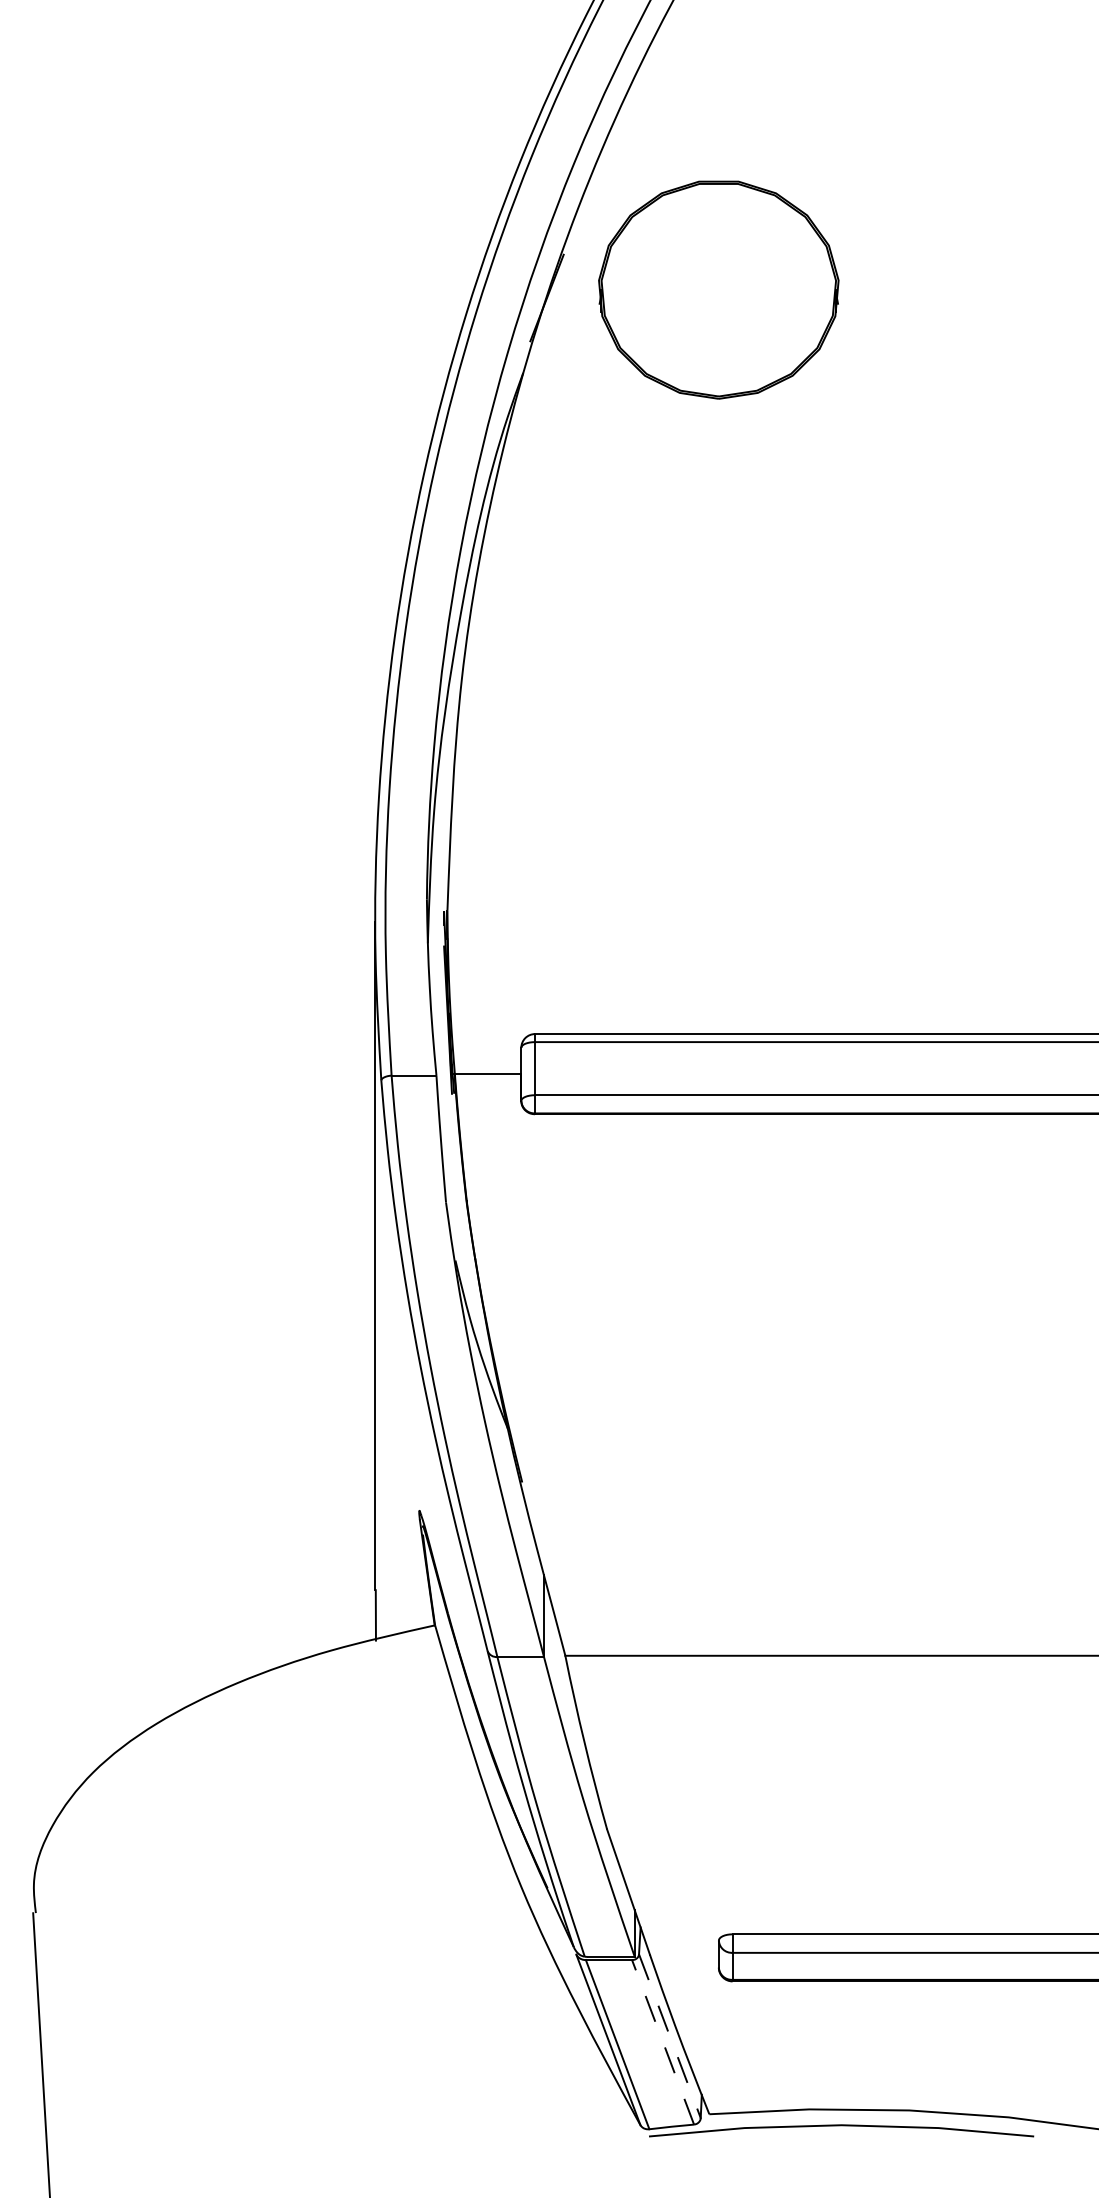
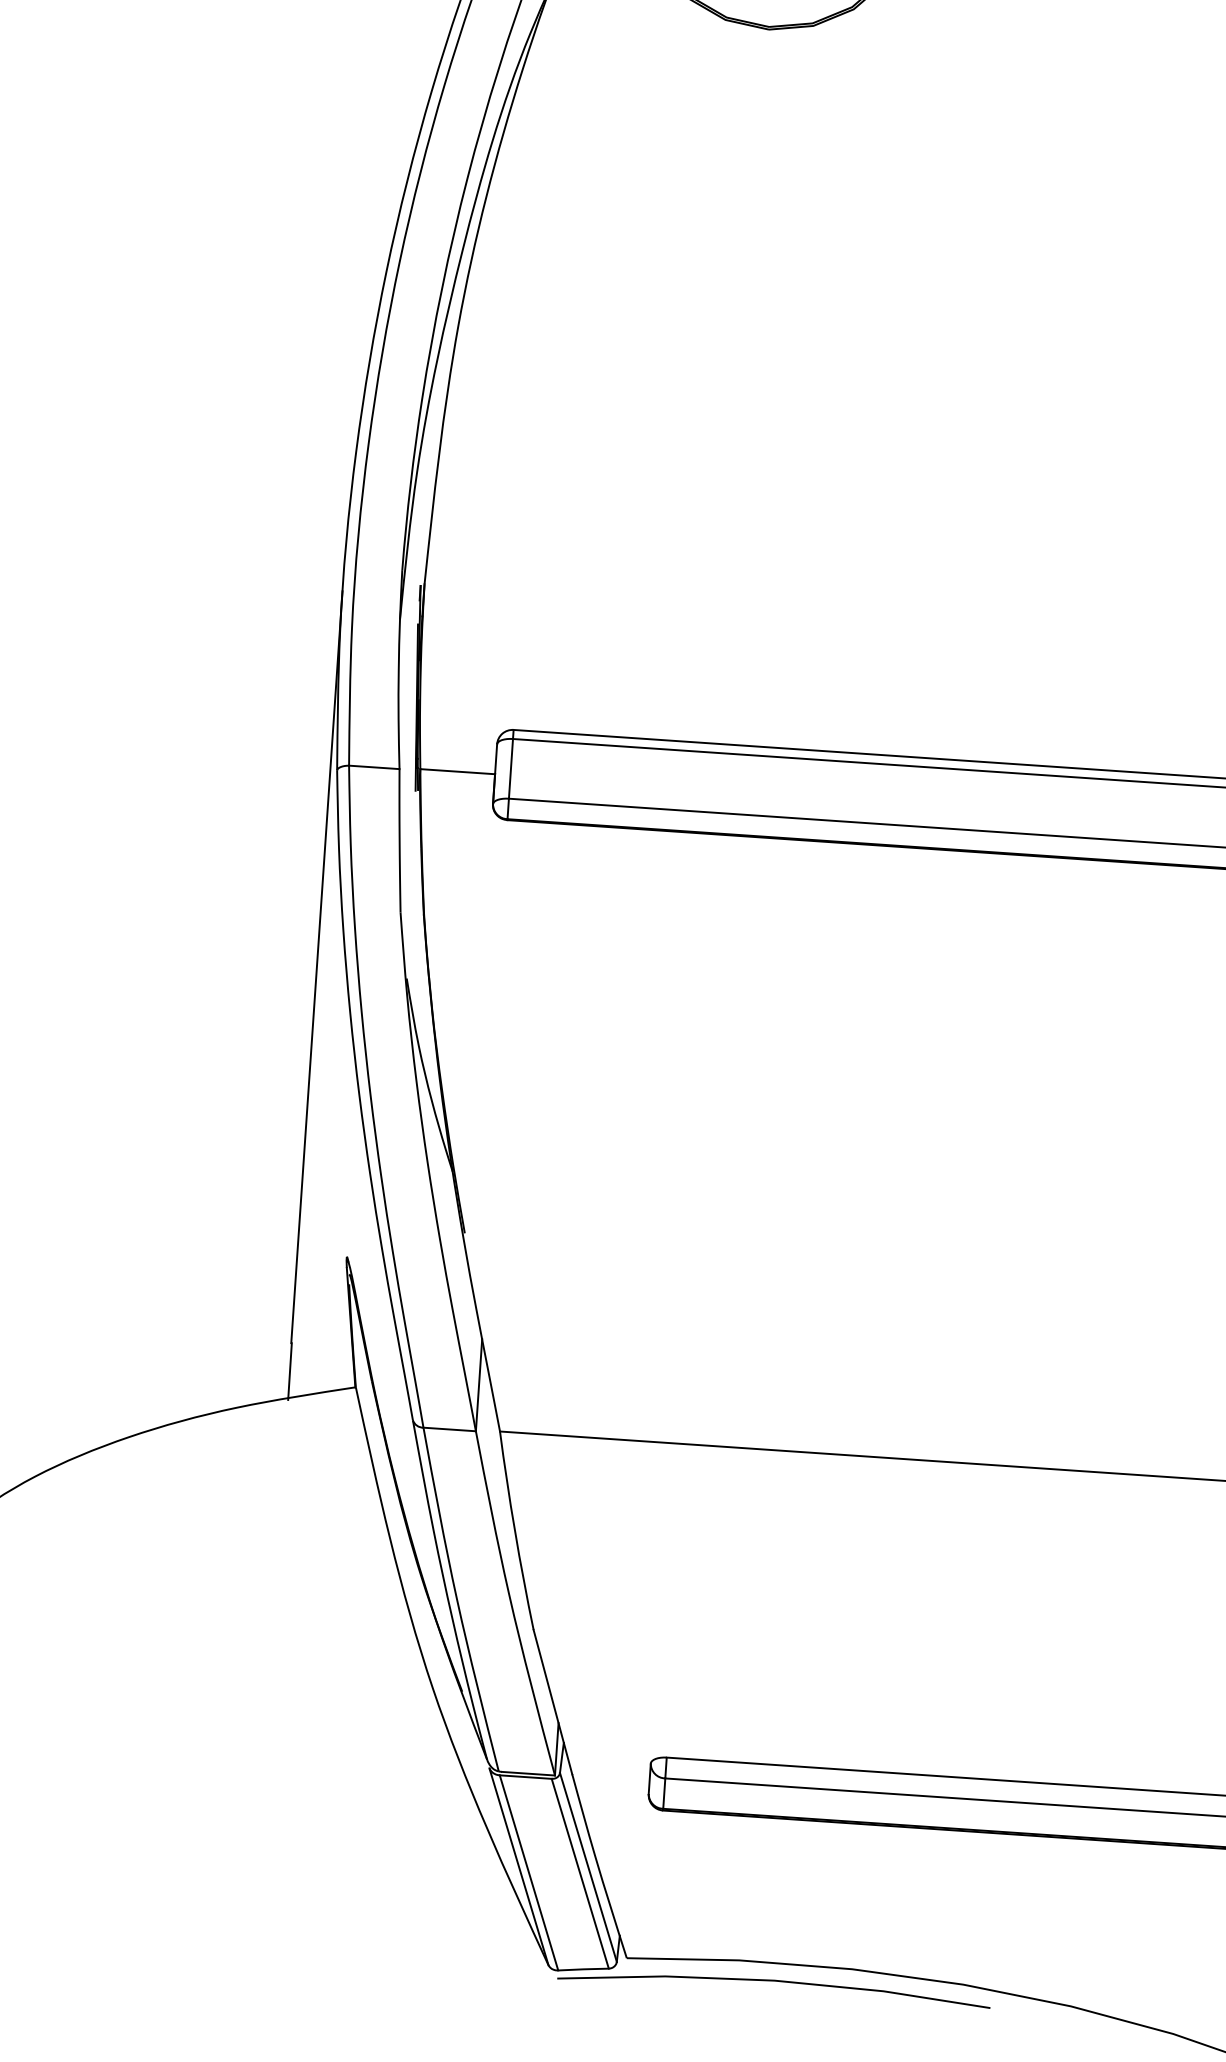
line: (669, 2036) -> (587, 1867), dashed -> solid
line: (663, 2042) -> (580, 1873), dashed -> solid

